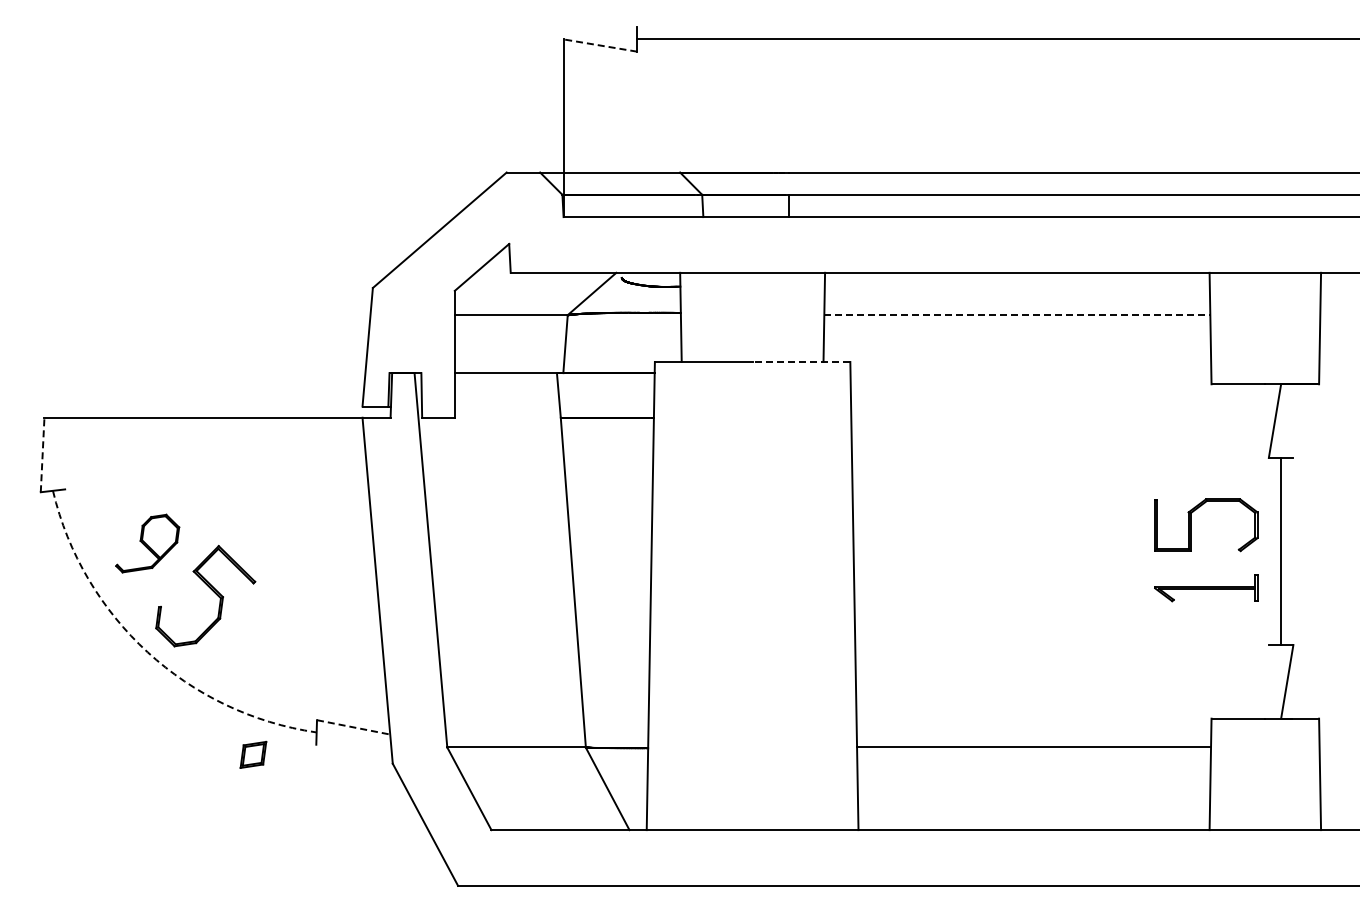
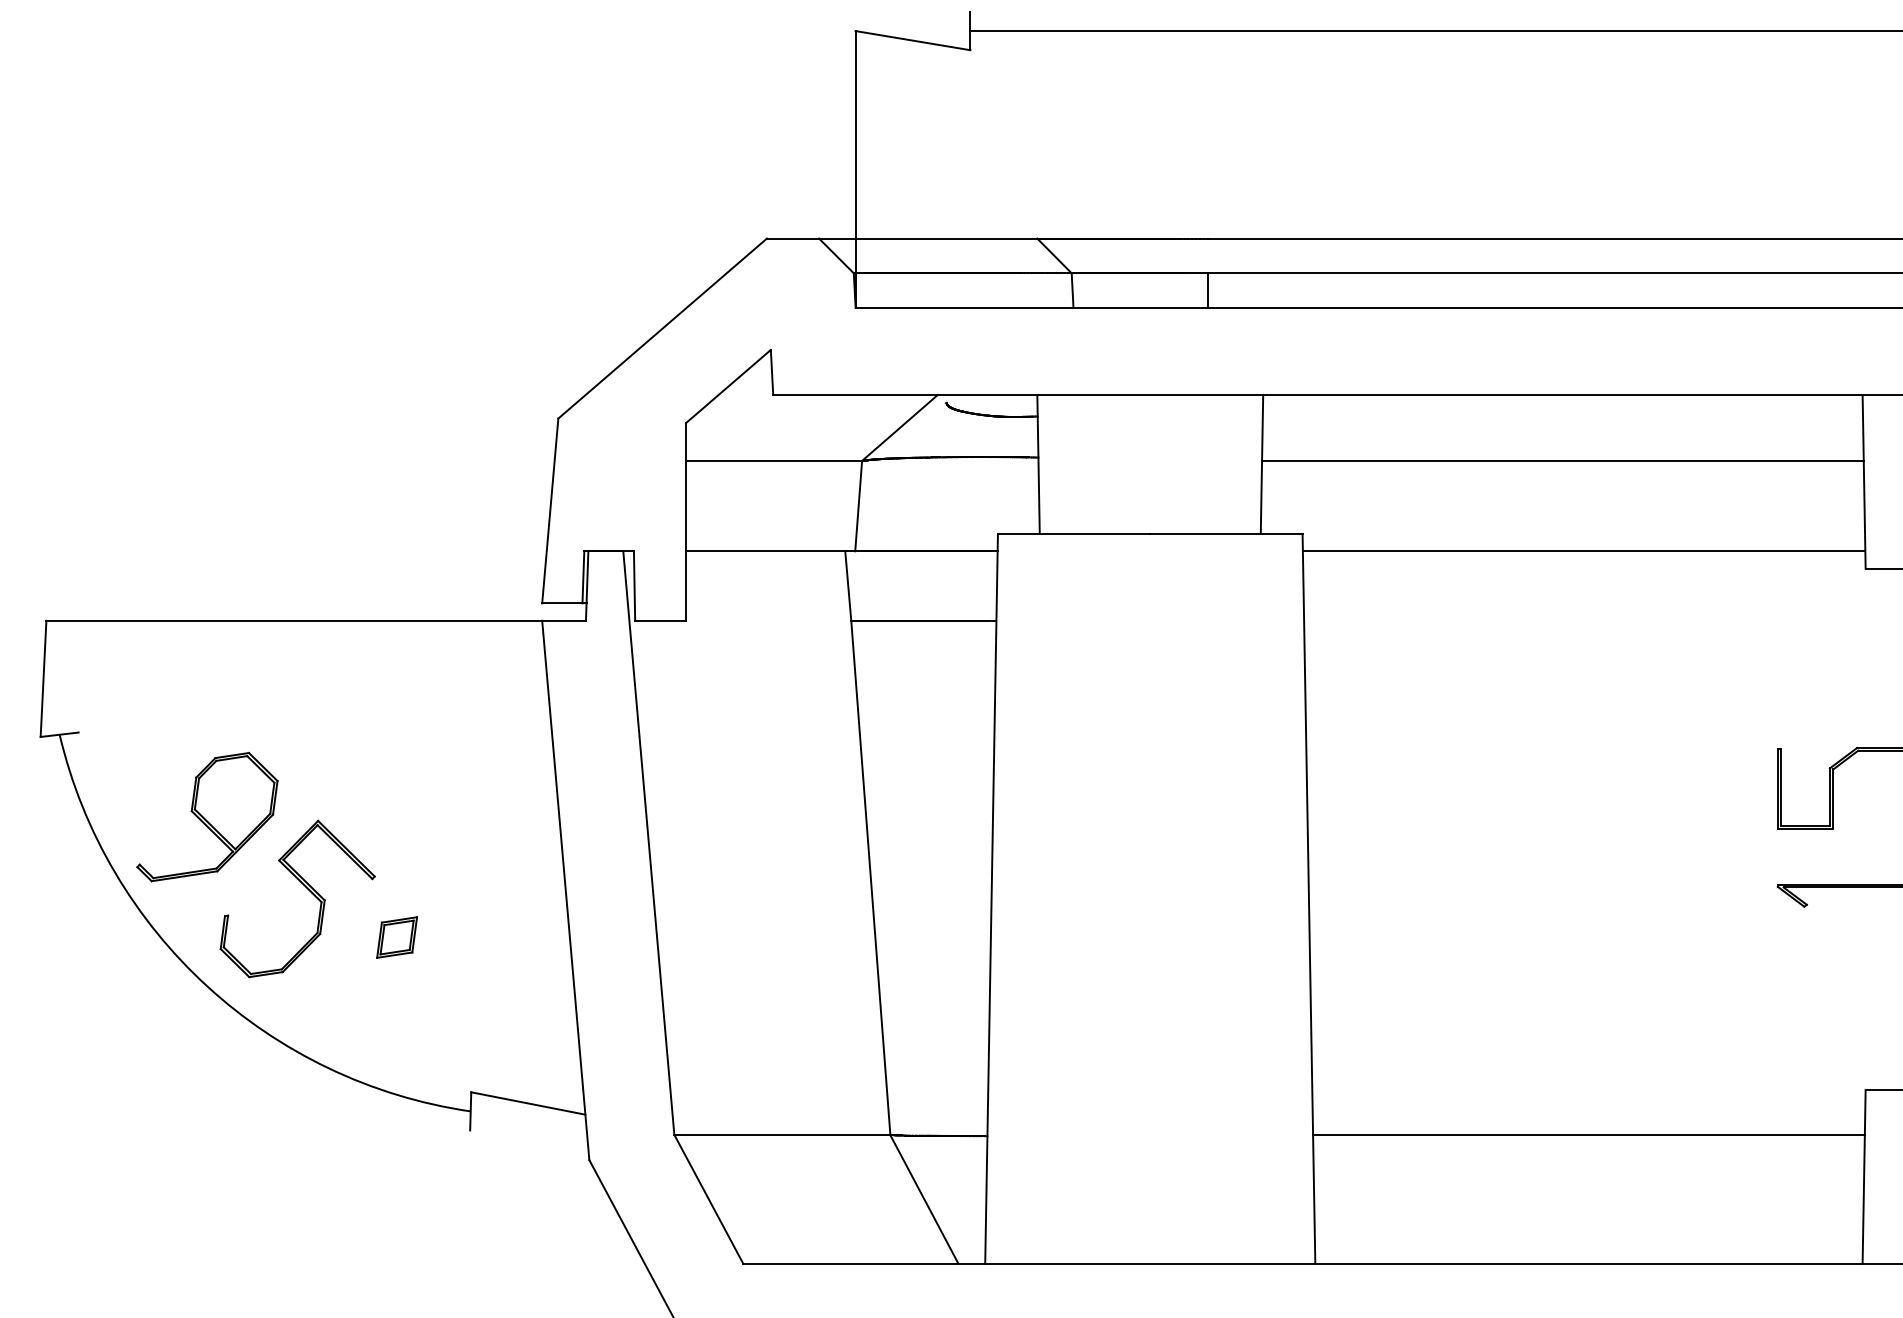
line: (599, 45) -> (911, 40), dashed -> solid
line: (1017, 315) -> (1563, 461), dashed -> solid
line: (801, 362) -> (1226, 534), dashed -> solid
line: (1030, 373) -> (1583, 551), added
line: (42, 454) -> (43, 678), dashed -> solid
part: (147, 543) -> (207, 816), size x1.43
arc: (147, 652) -> (207, 986), dashed -> solid
line: (354, 727) -> (529, 1103), dashed -> solid
part: (253, 754) -> (397, 936), moved

